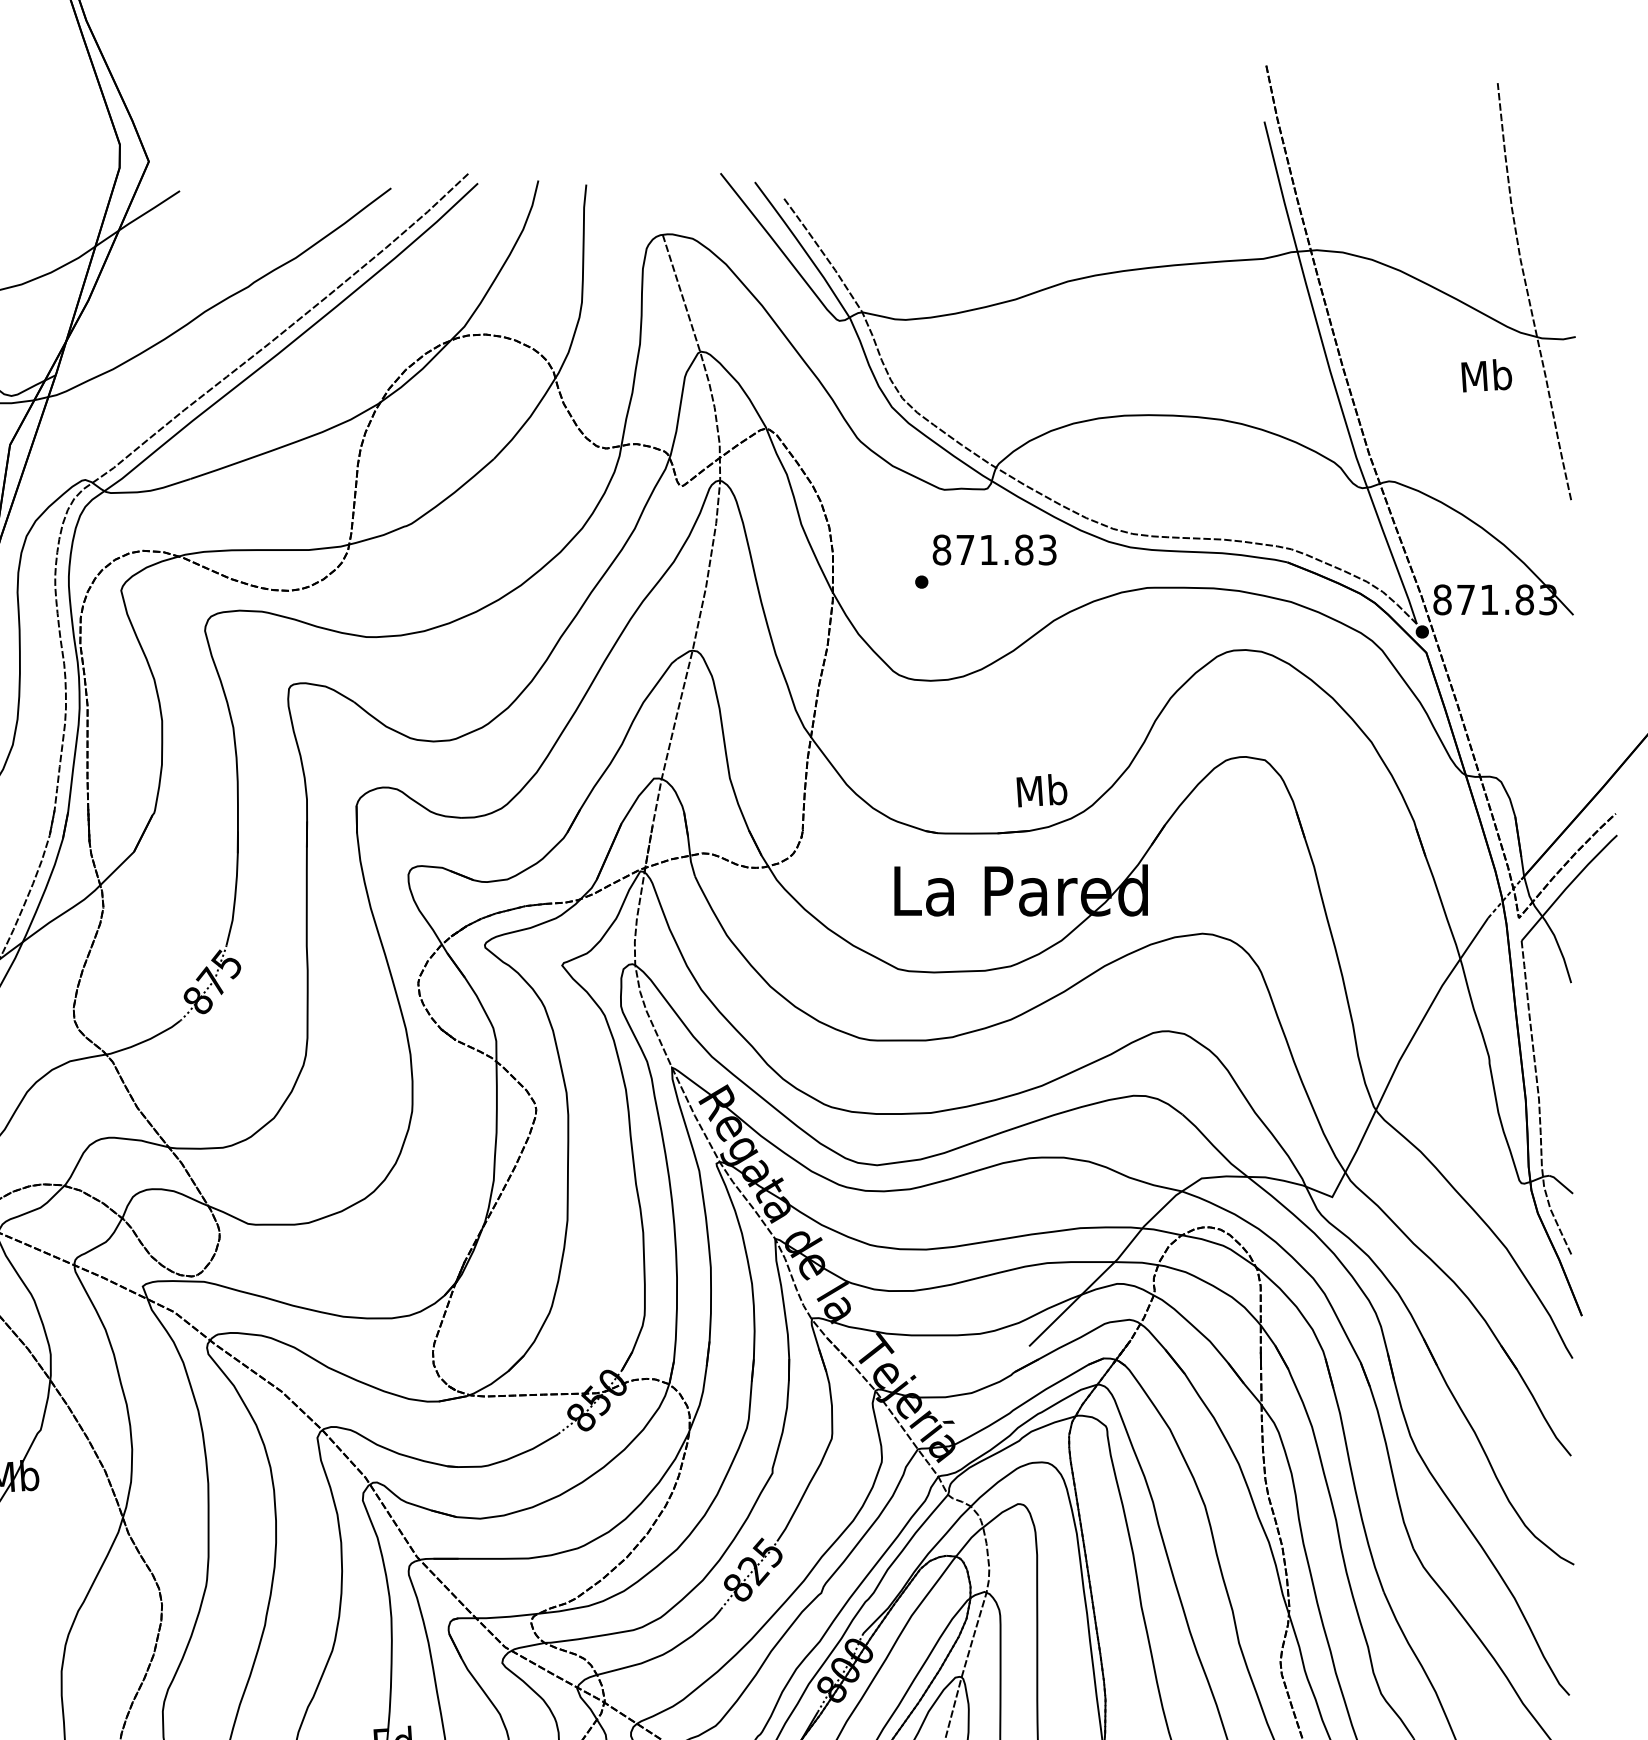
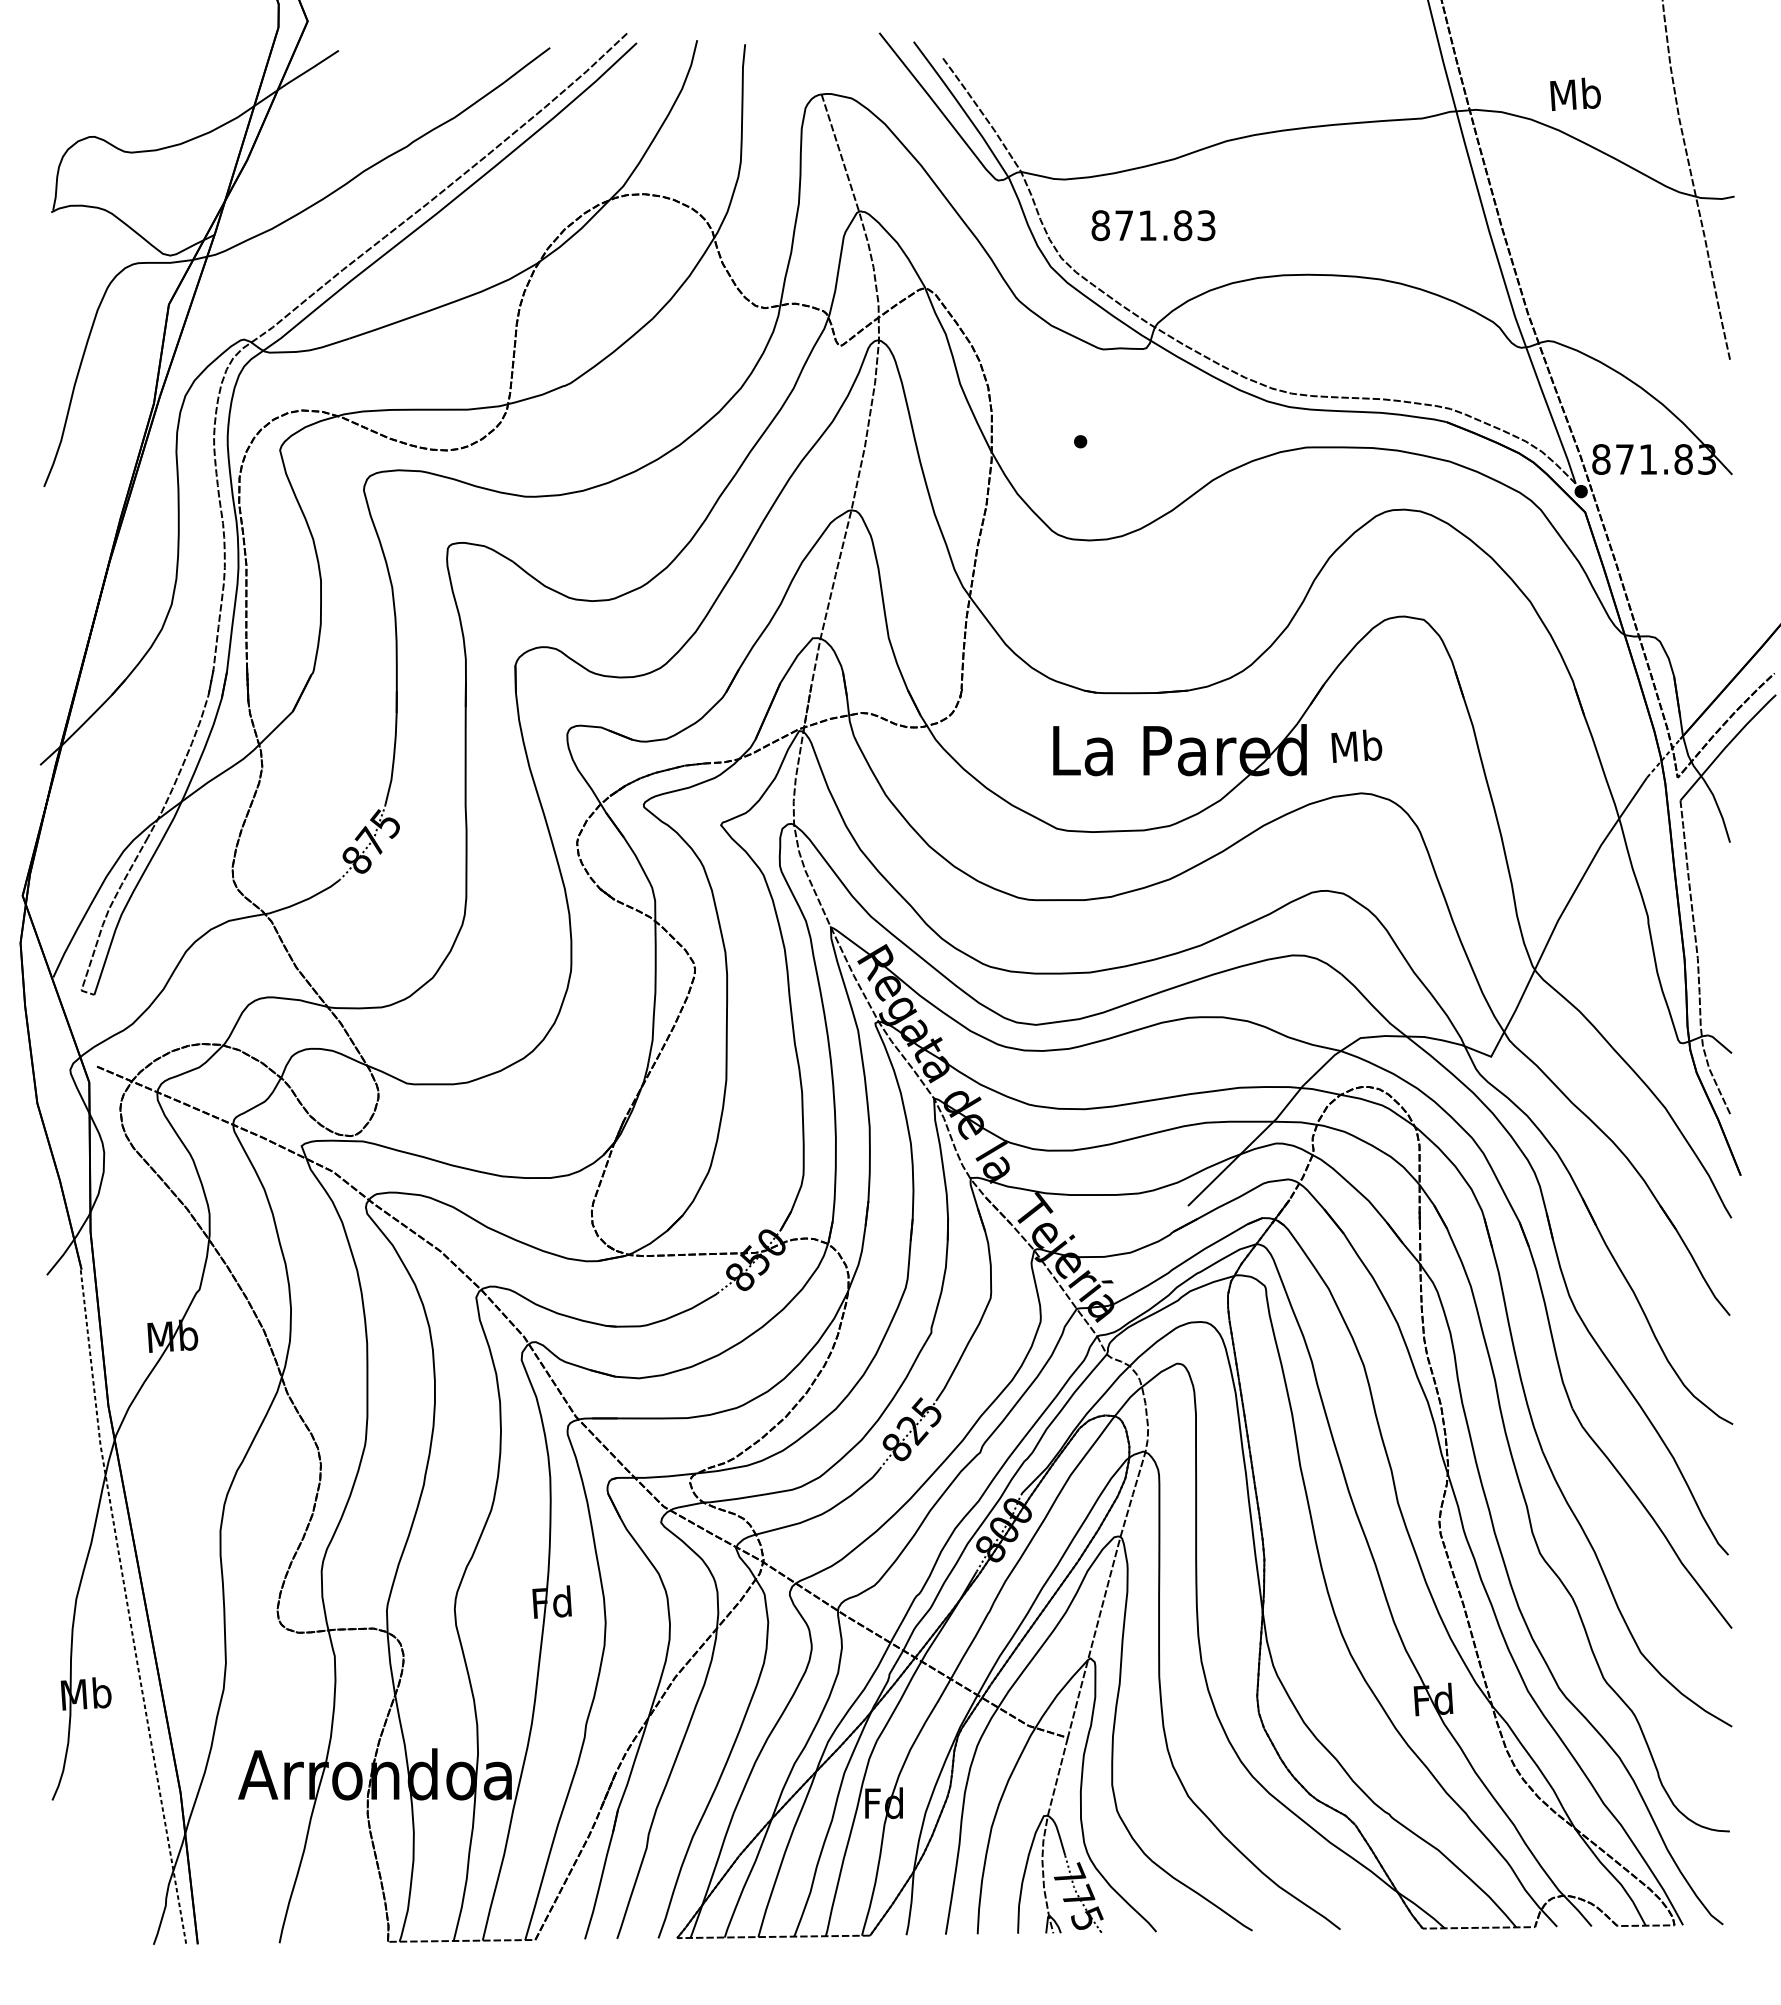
text: (1486, 374) -> (1575, 93), moved
text: (994, 549) -> (1153, 225), moved
text: (1041, 789) -> (1356, 745), moved

